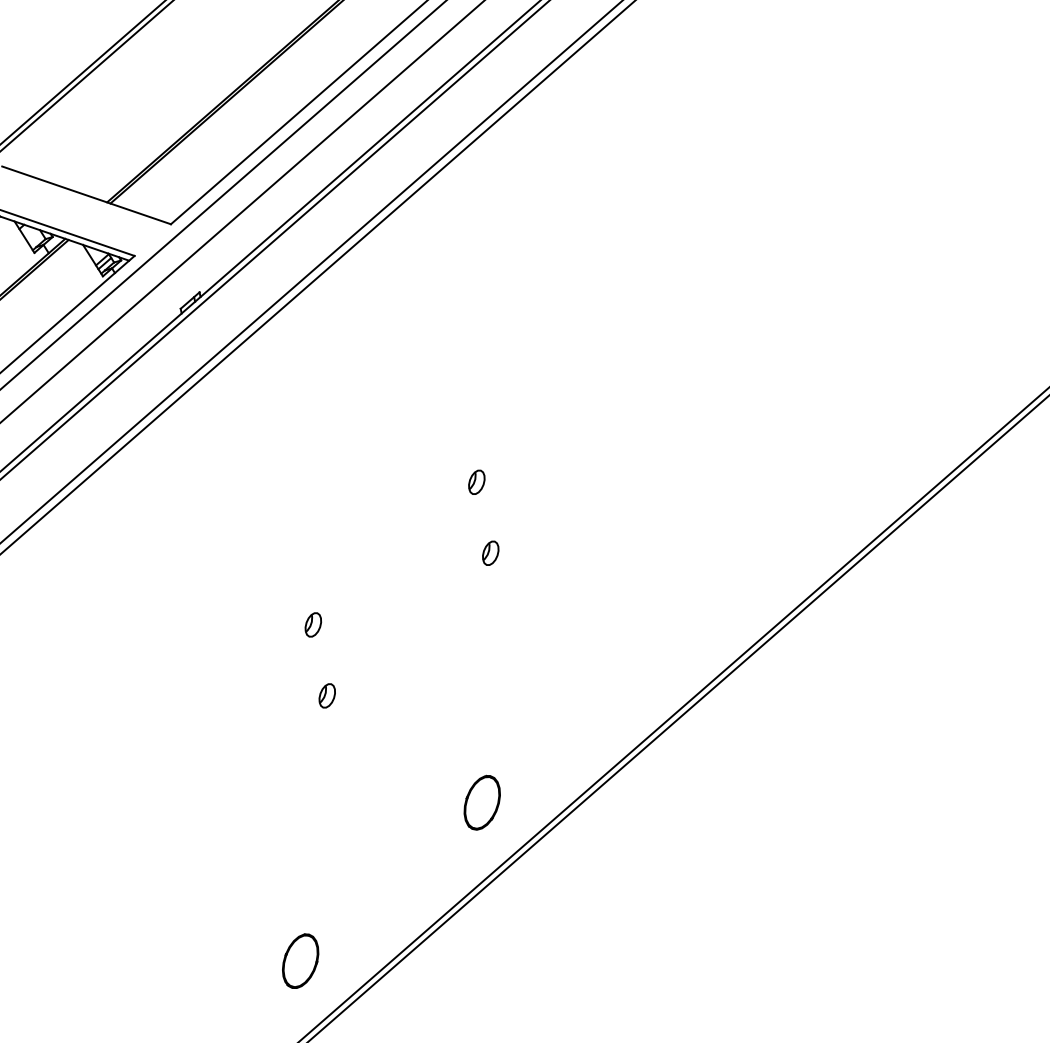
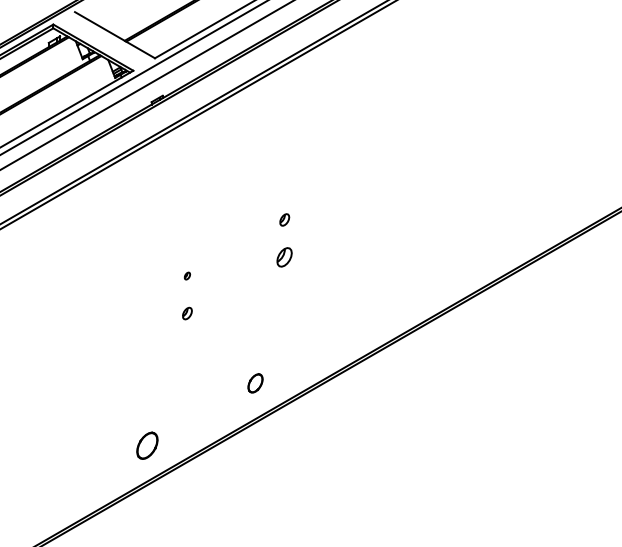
part: (490, 553) -> (284, 257), size x1.6
part: (313, 623) -> (187, 275), size x0.6
part: (482, 803) -> (255, 383), size x0.7

